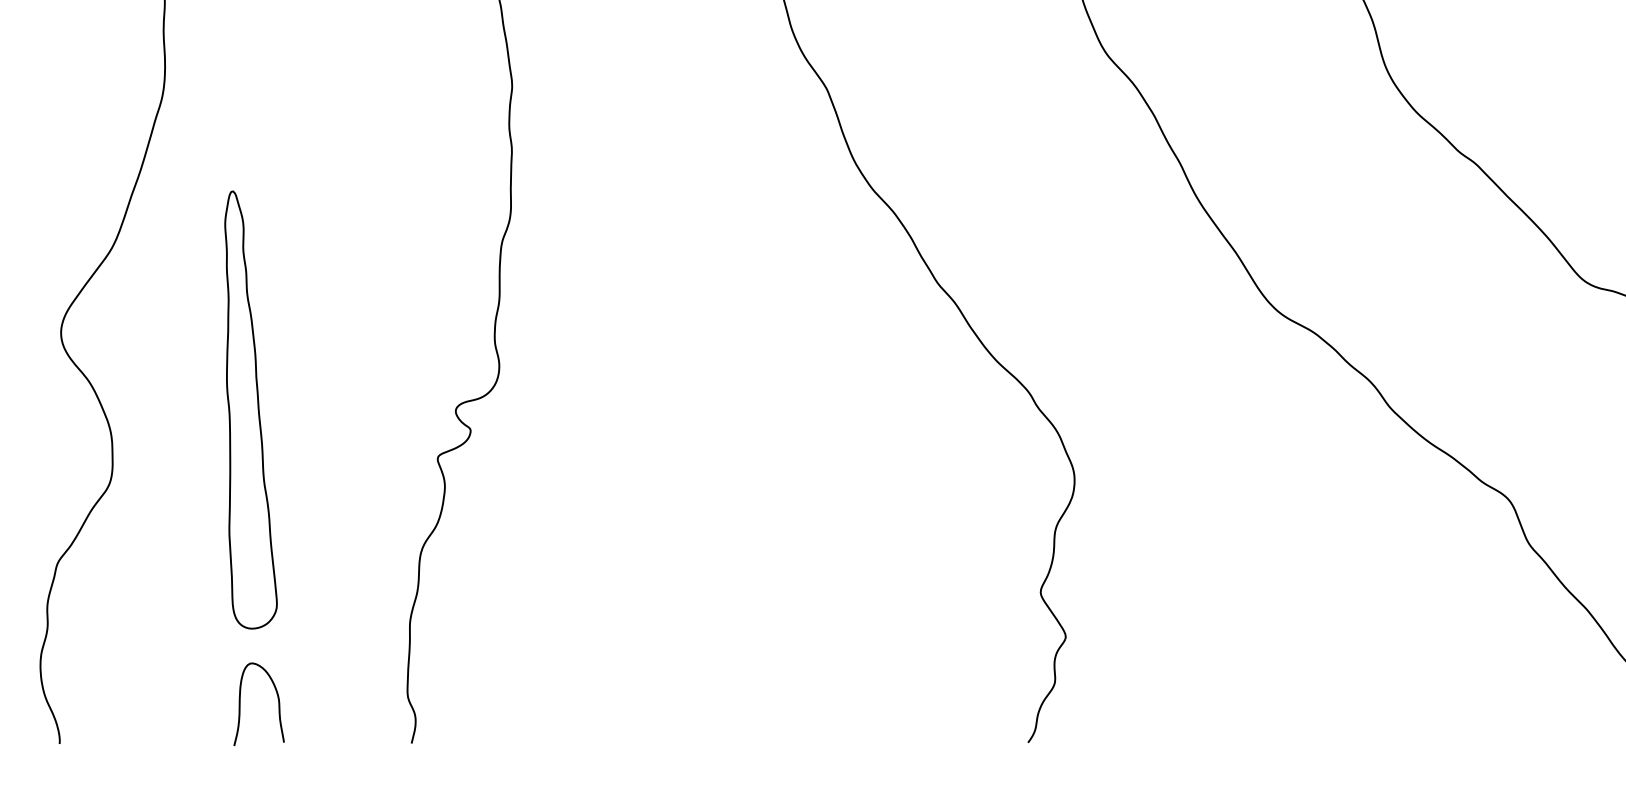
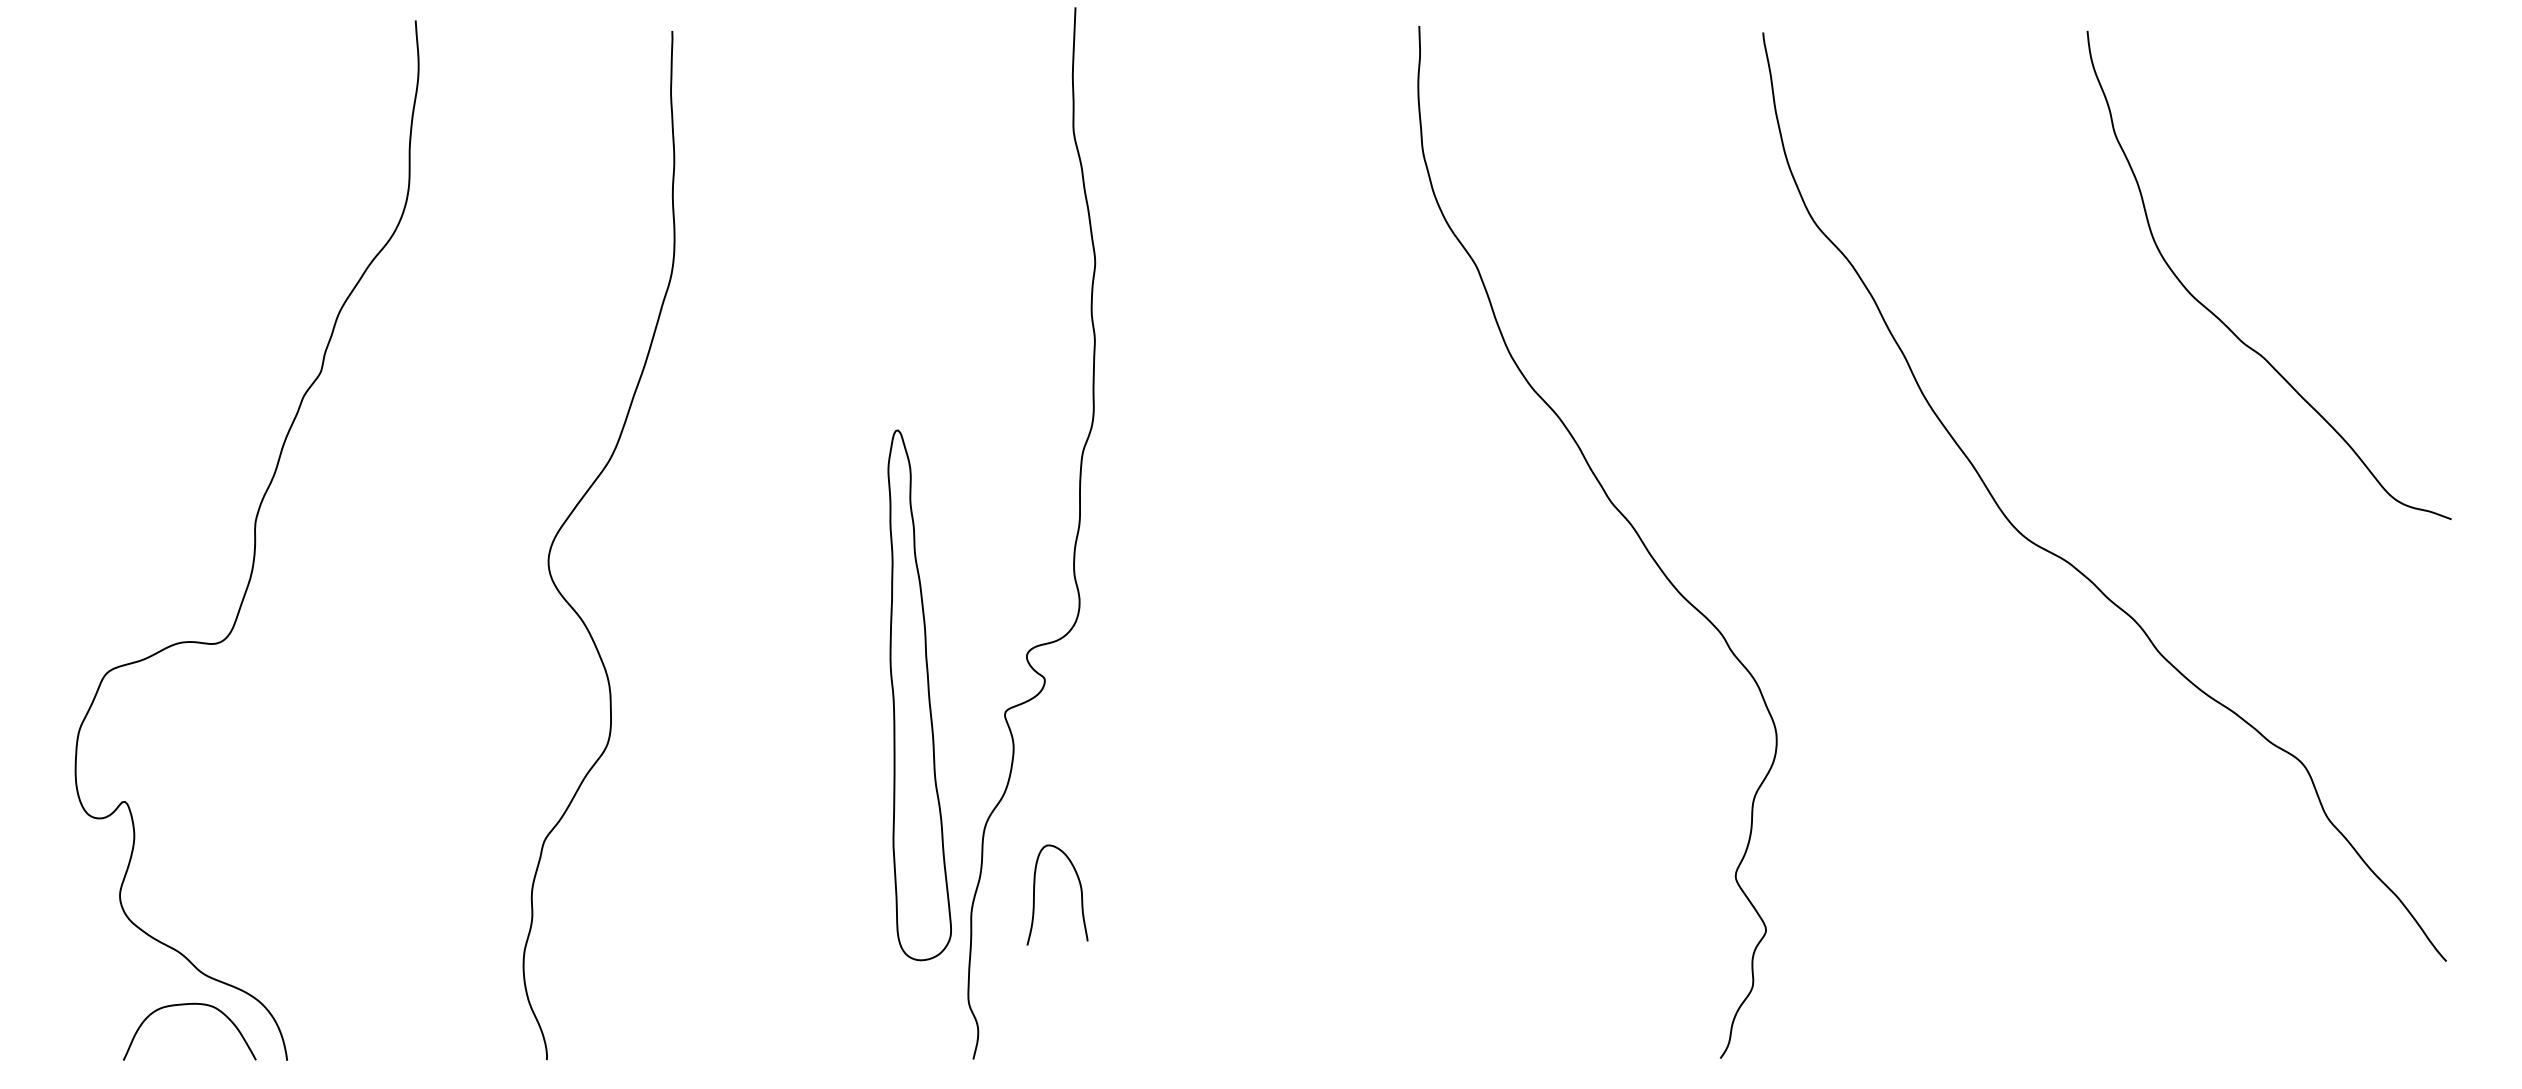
part: (250, 410) -> (919, 695), moved
curve: (240, 703) -> (1034, 894), moved

